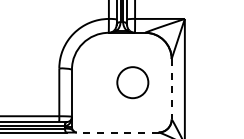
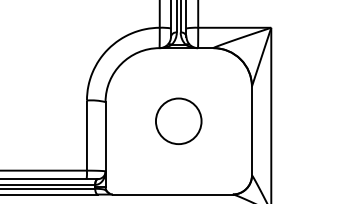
circle: (132, 82) -> (178, 121), moved
line: (171, 89) -> (251, 131), dashed -> solid
line: (117, 132) -> (172, 194), dashed -> solid

